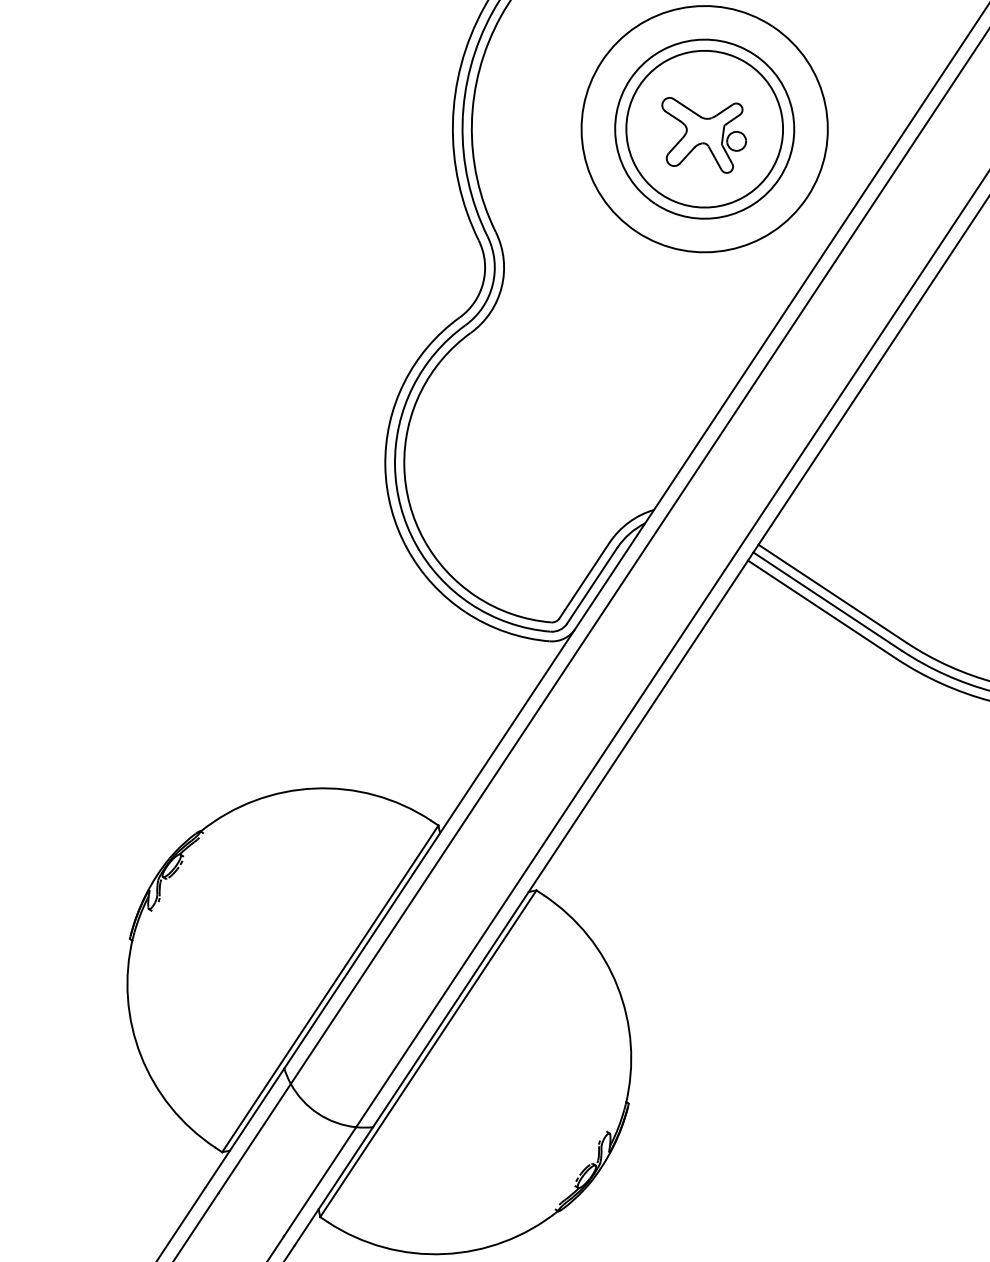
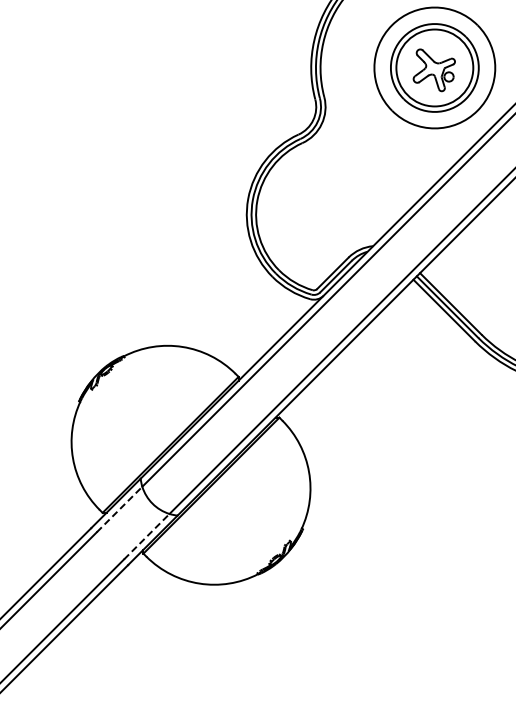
line: (254, 1138) -> (119, 509), solid -> dashed
line: (321, 1181) -> (147, 536), solid -> dashed

